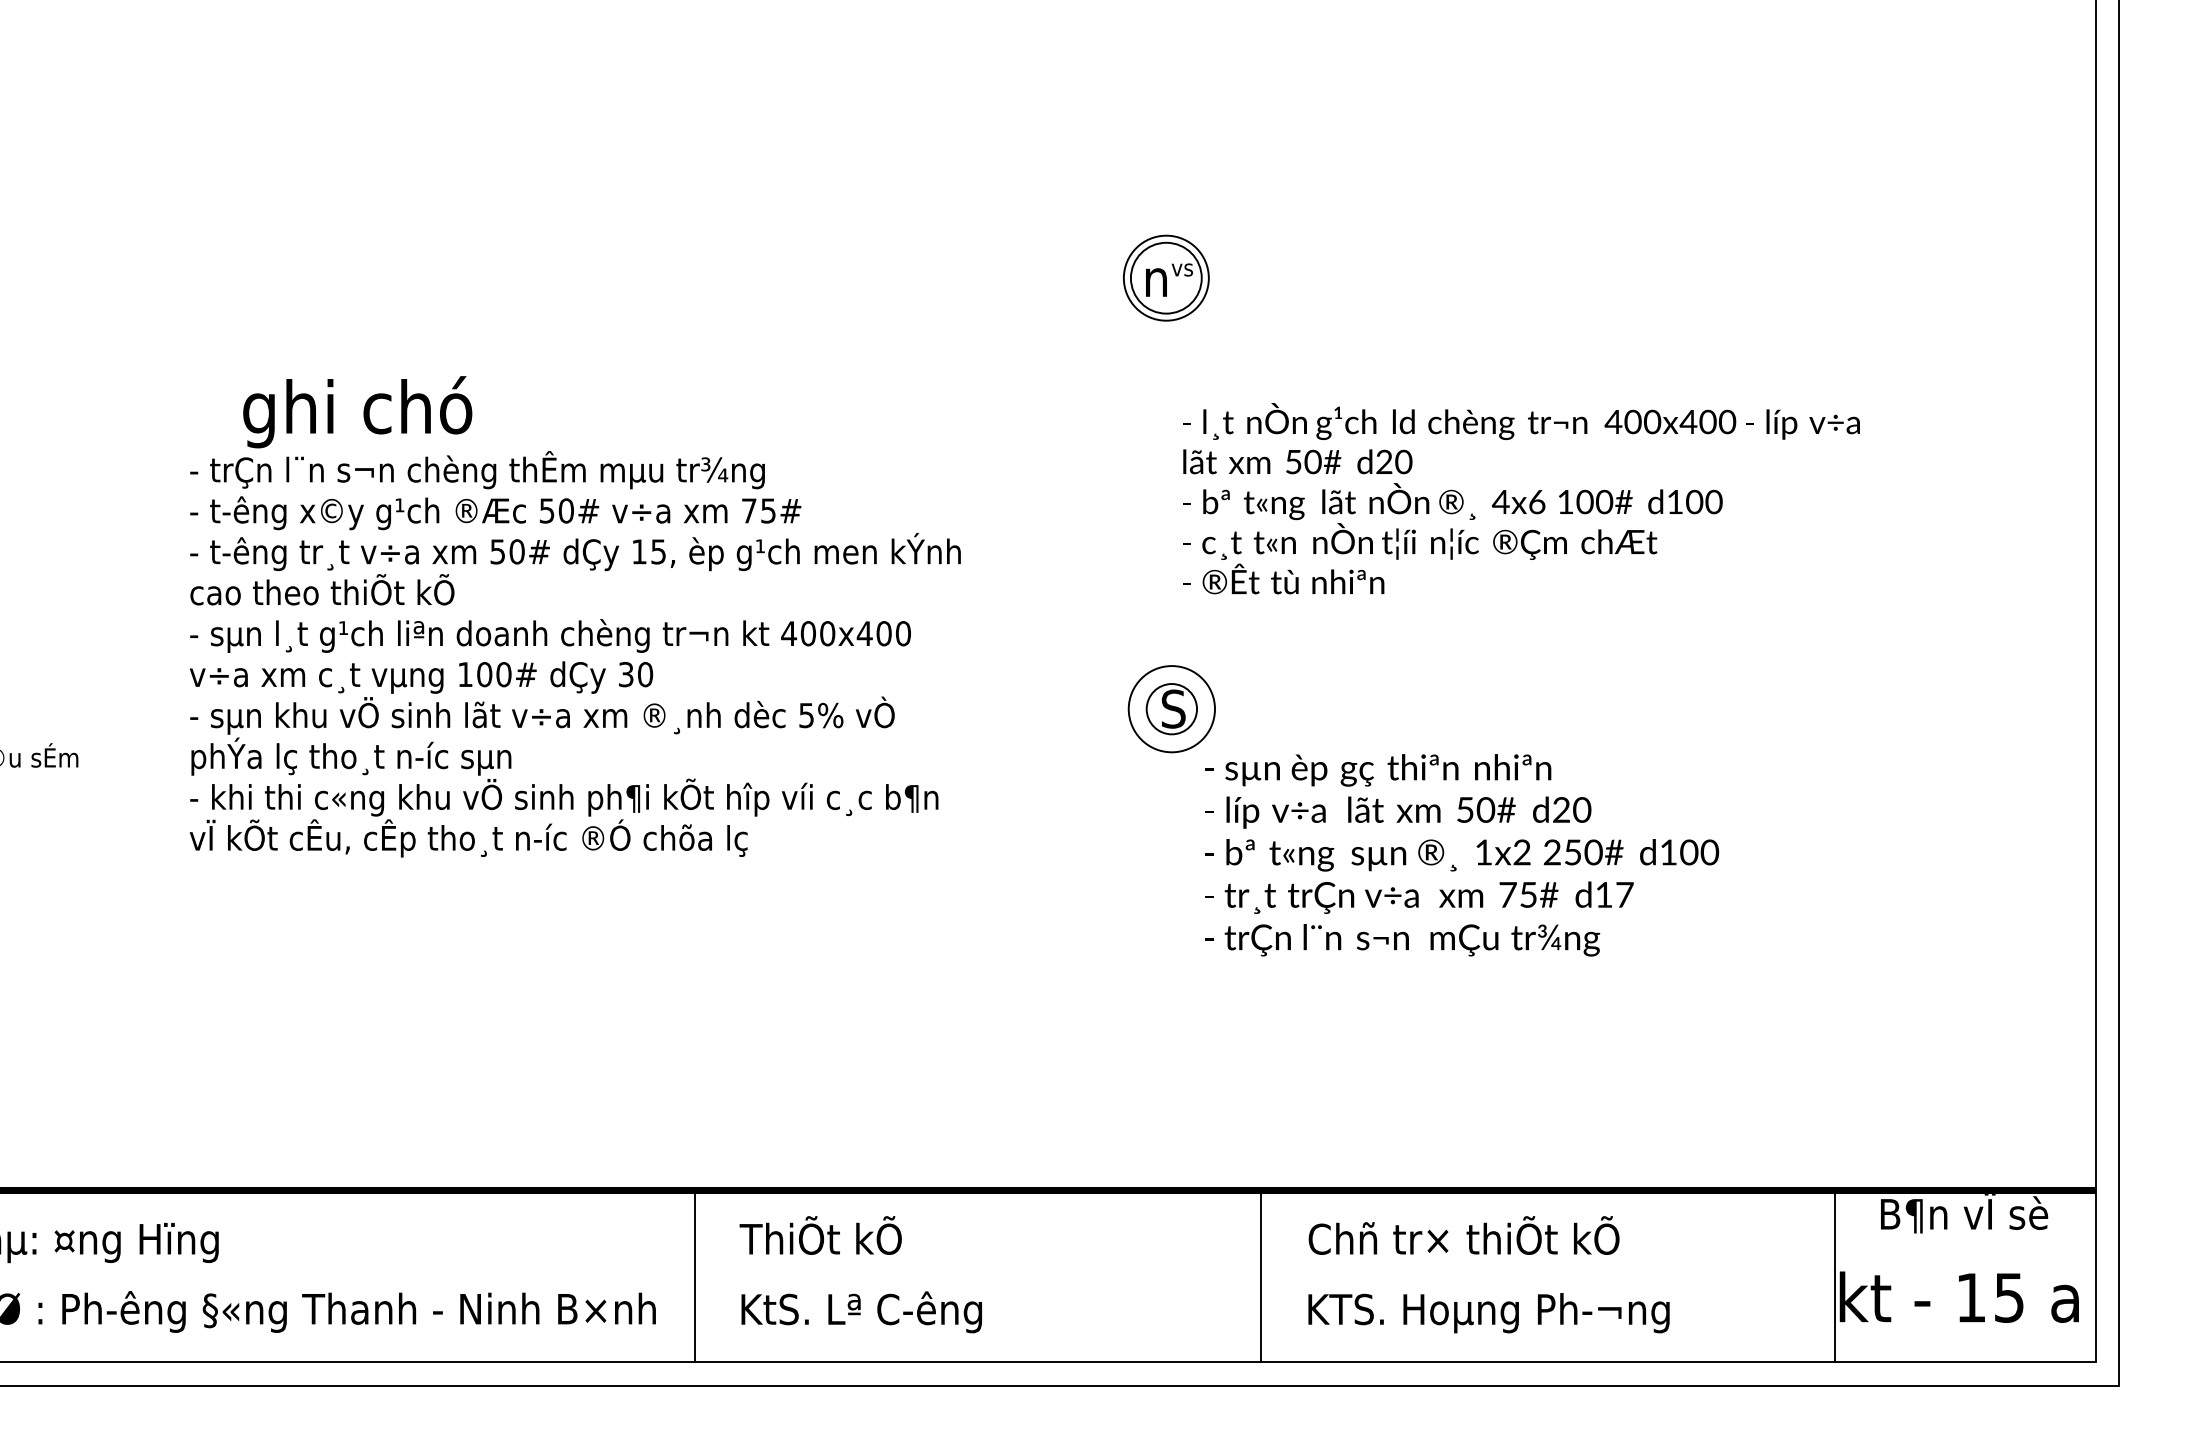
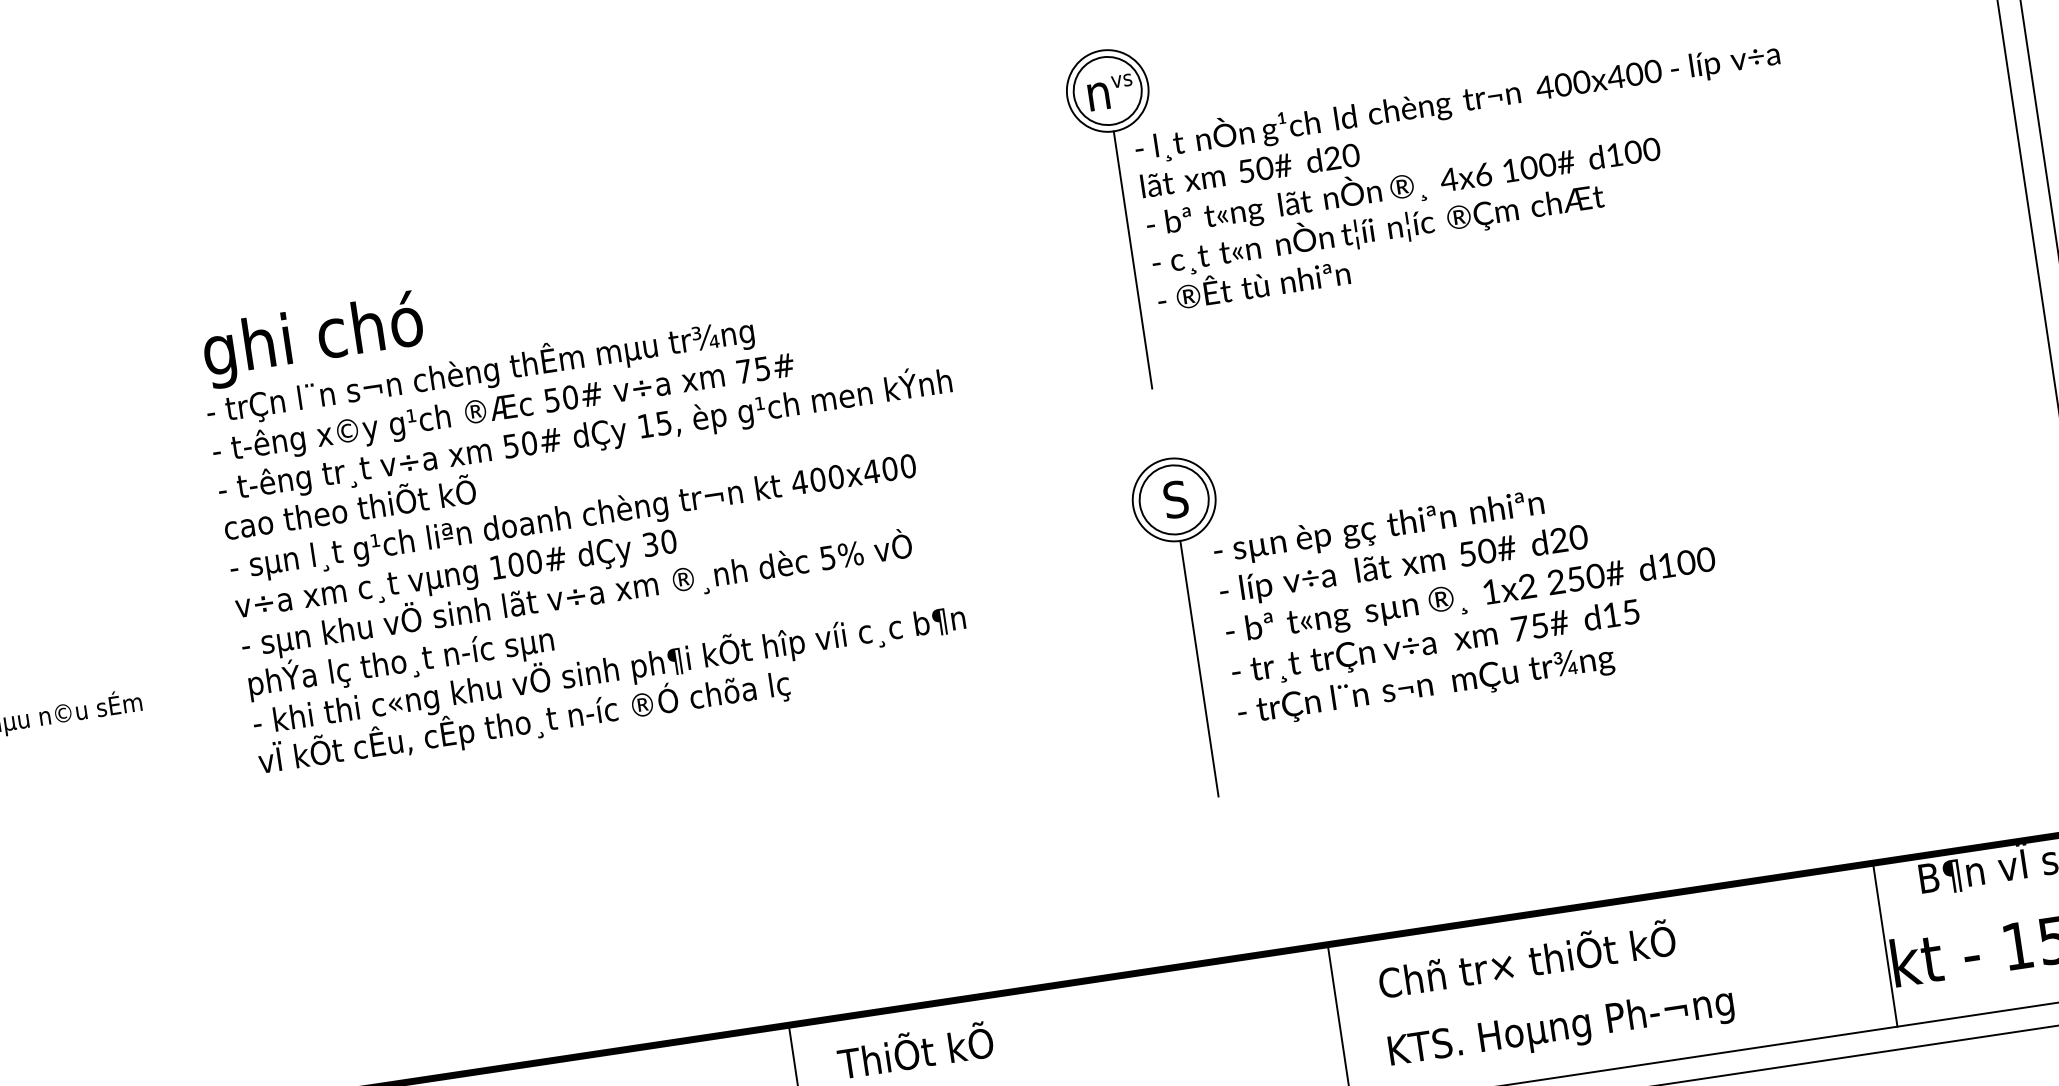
text: (357, 412) -> (313, 340), moved
line: (1166, 455) -> (1133, 259), added
text: (1521, 498) -> (1468, 173), moved
circle: (1171, 709) -> (1173, 500), size x1.43
line: (1171, 886) -> (1199, 668), added
text: (1624, 894) -> (1630, 611), d17 -> d15

